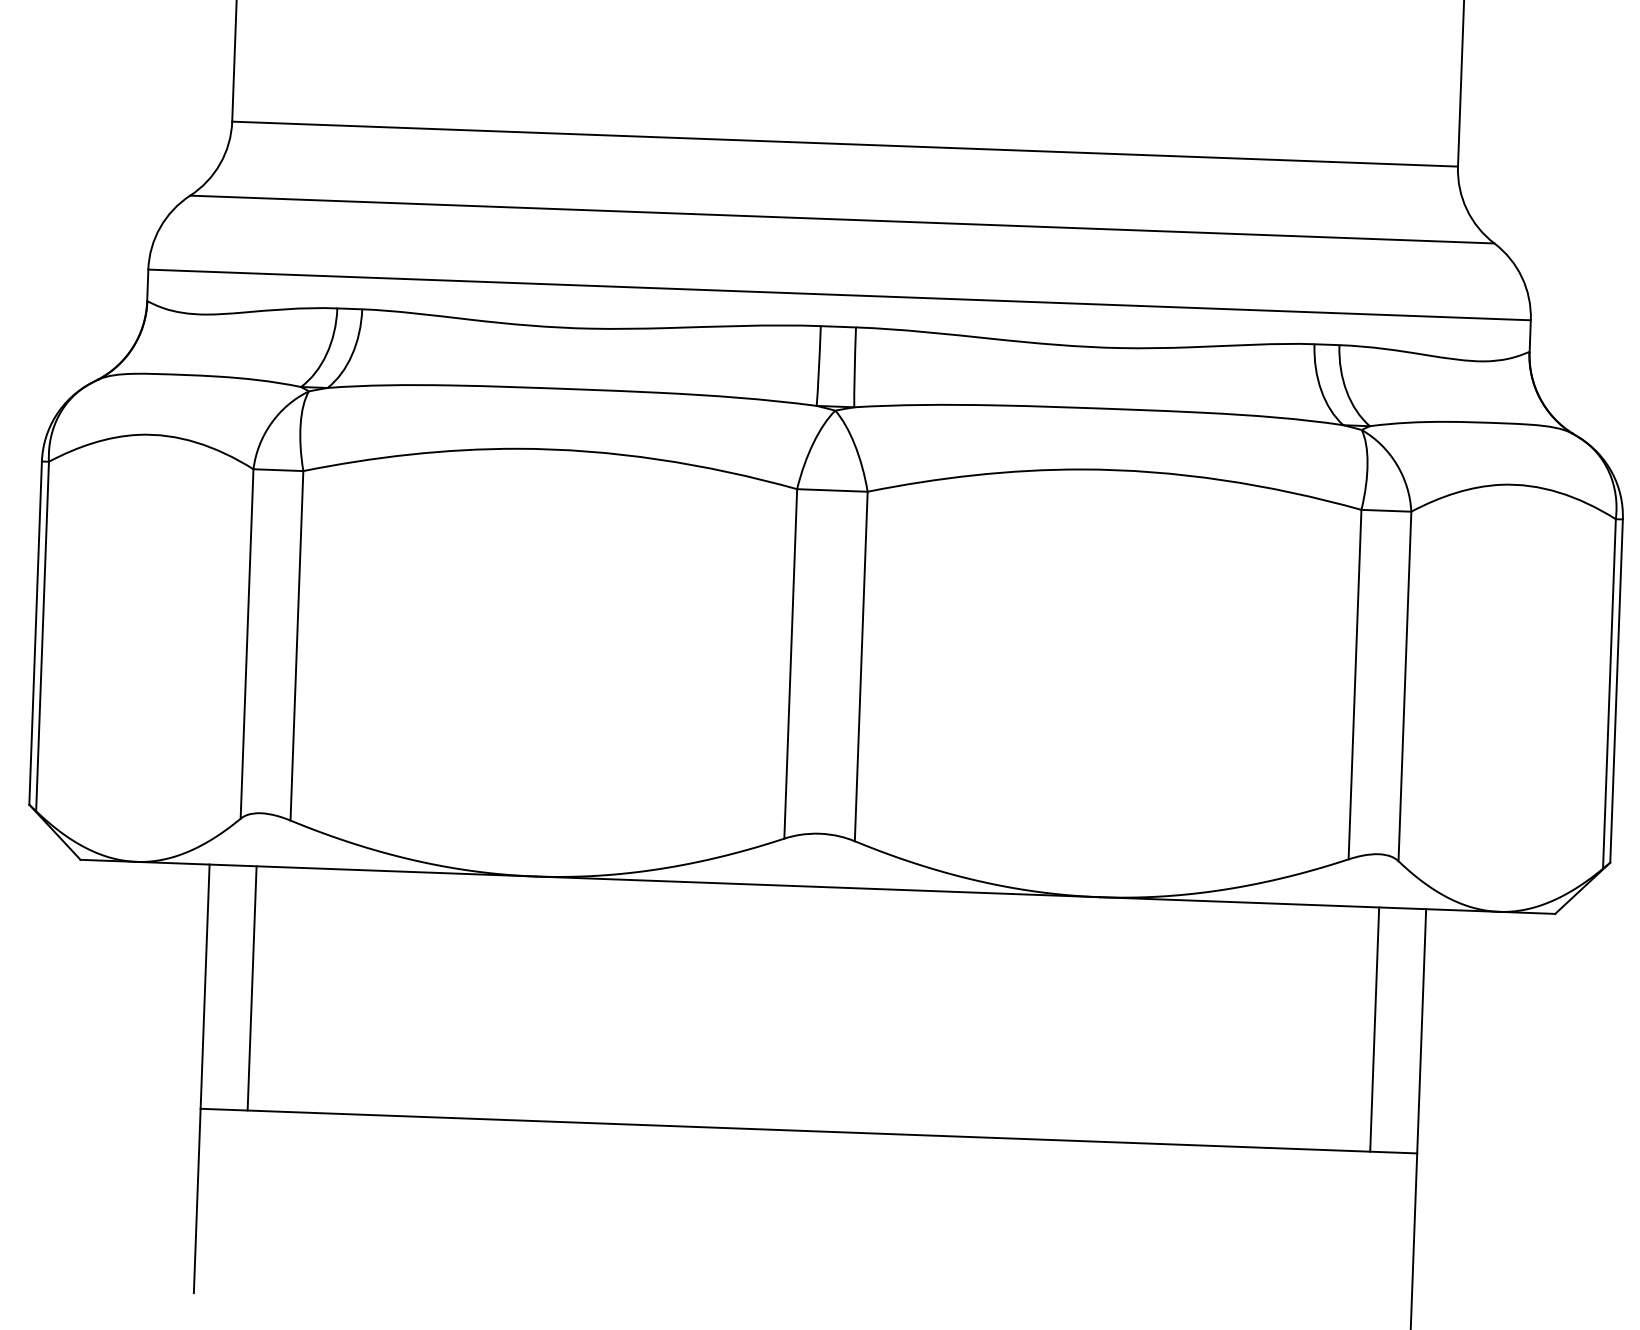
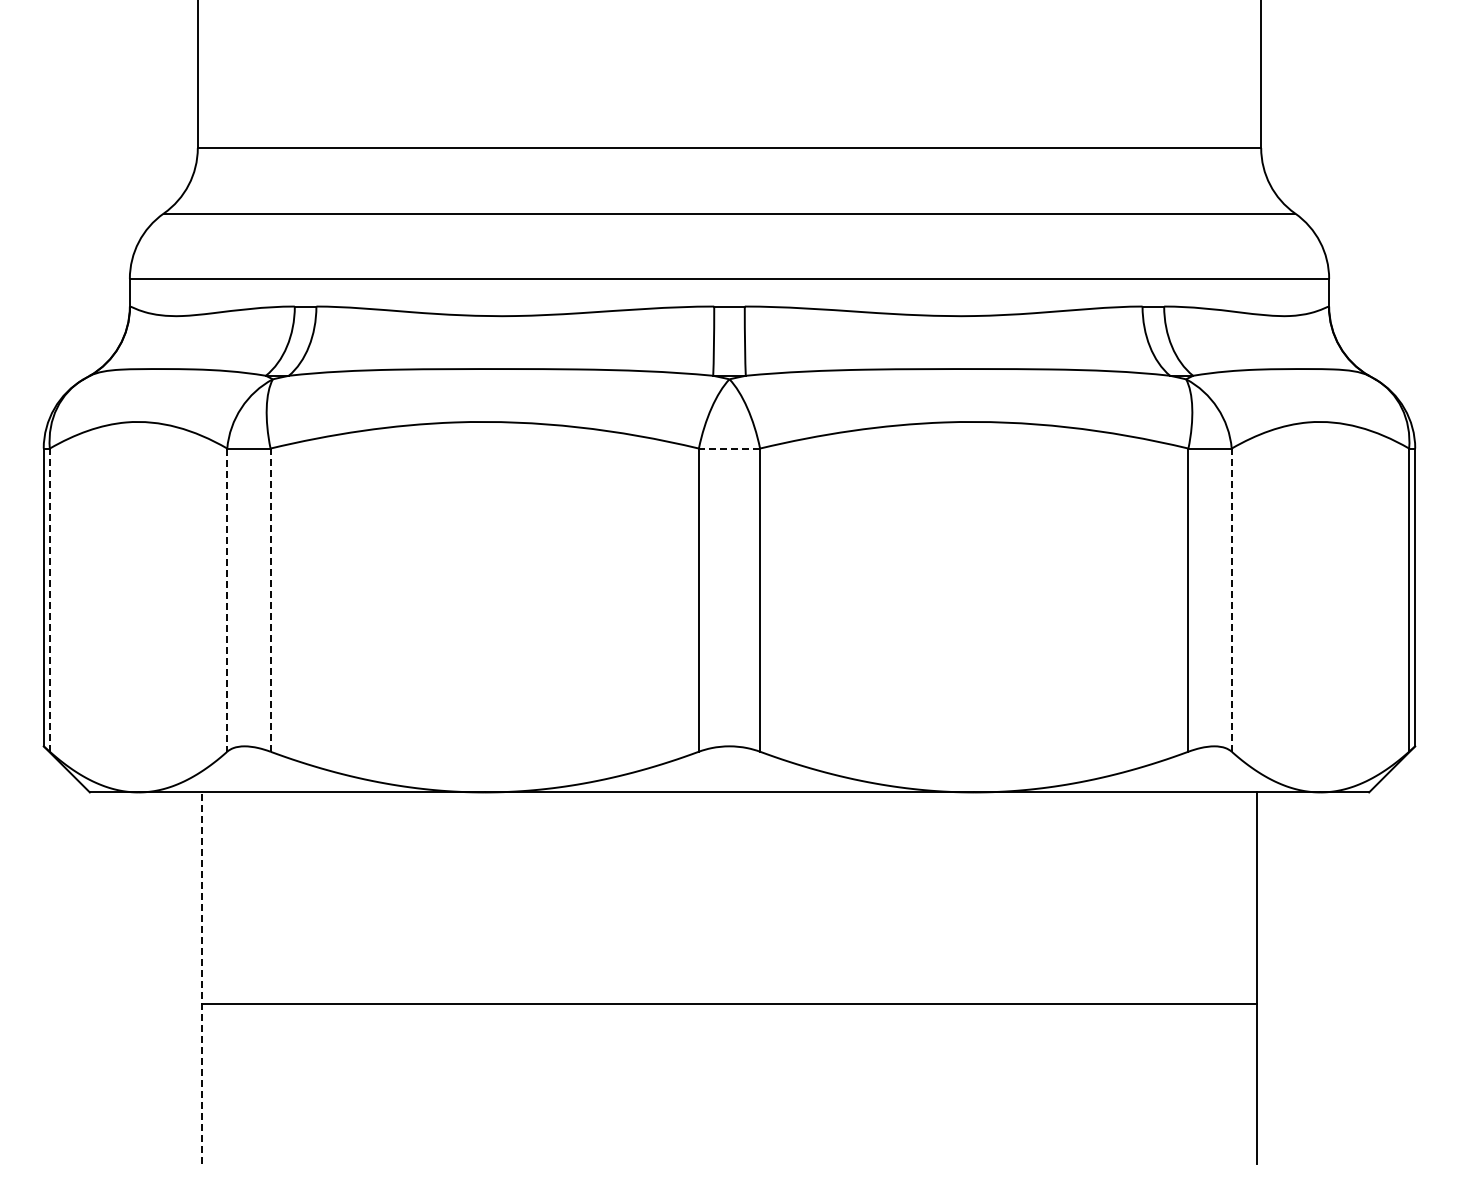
line: (832, 490) -> (729, 448), solid -> dashed
line: (42, 636) -> (49, 600), solid -> dashed
line: (247, 644) -> (227, 600), solid -> dashed
line: (296, 646) -> (270, 600), solid -> dashed
line: (1404, 686) -> (1231, 600), solid -> dashed
line: (252, 988) -> (242, 898), removed
line: (1374, 1029) -> (1216, 898), removed
line: (201, 1079) -> (201, 978), solid -> dashed

